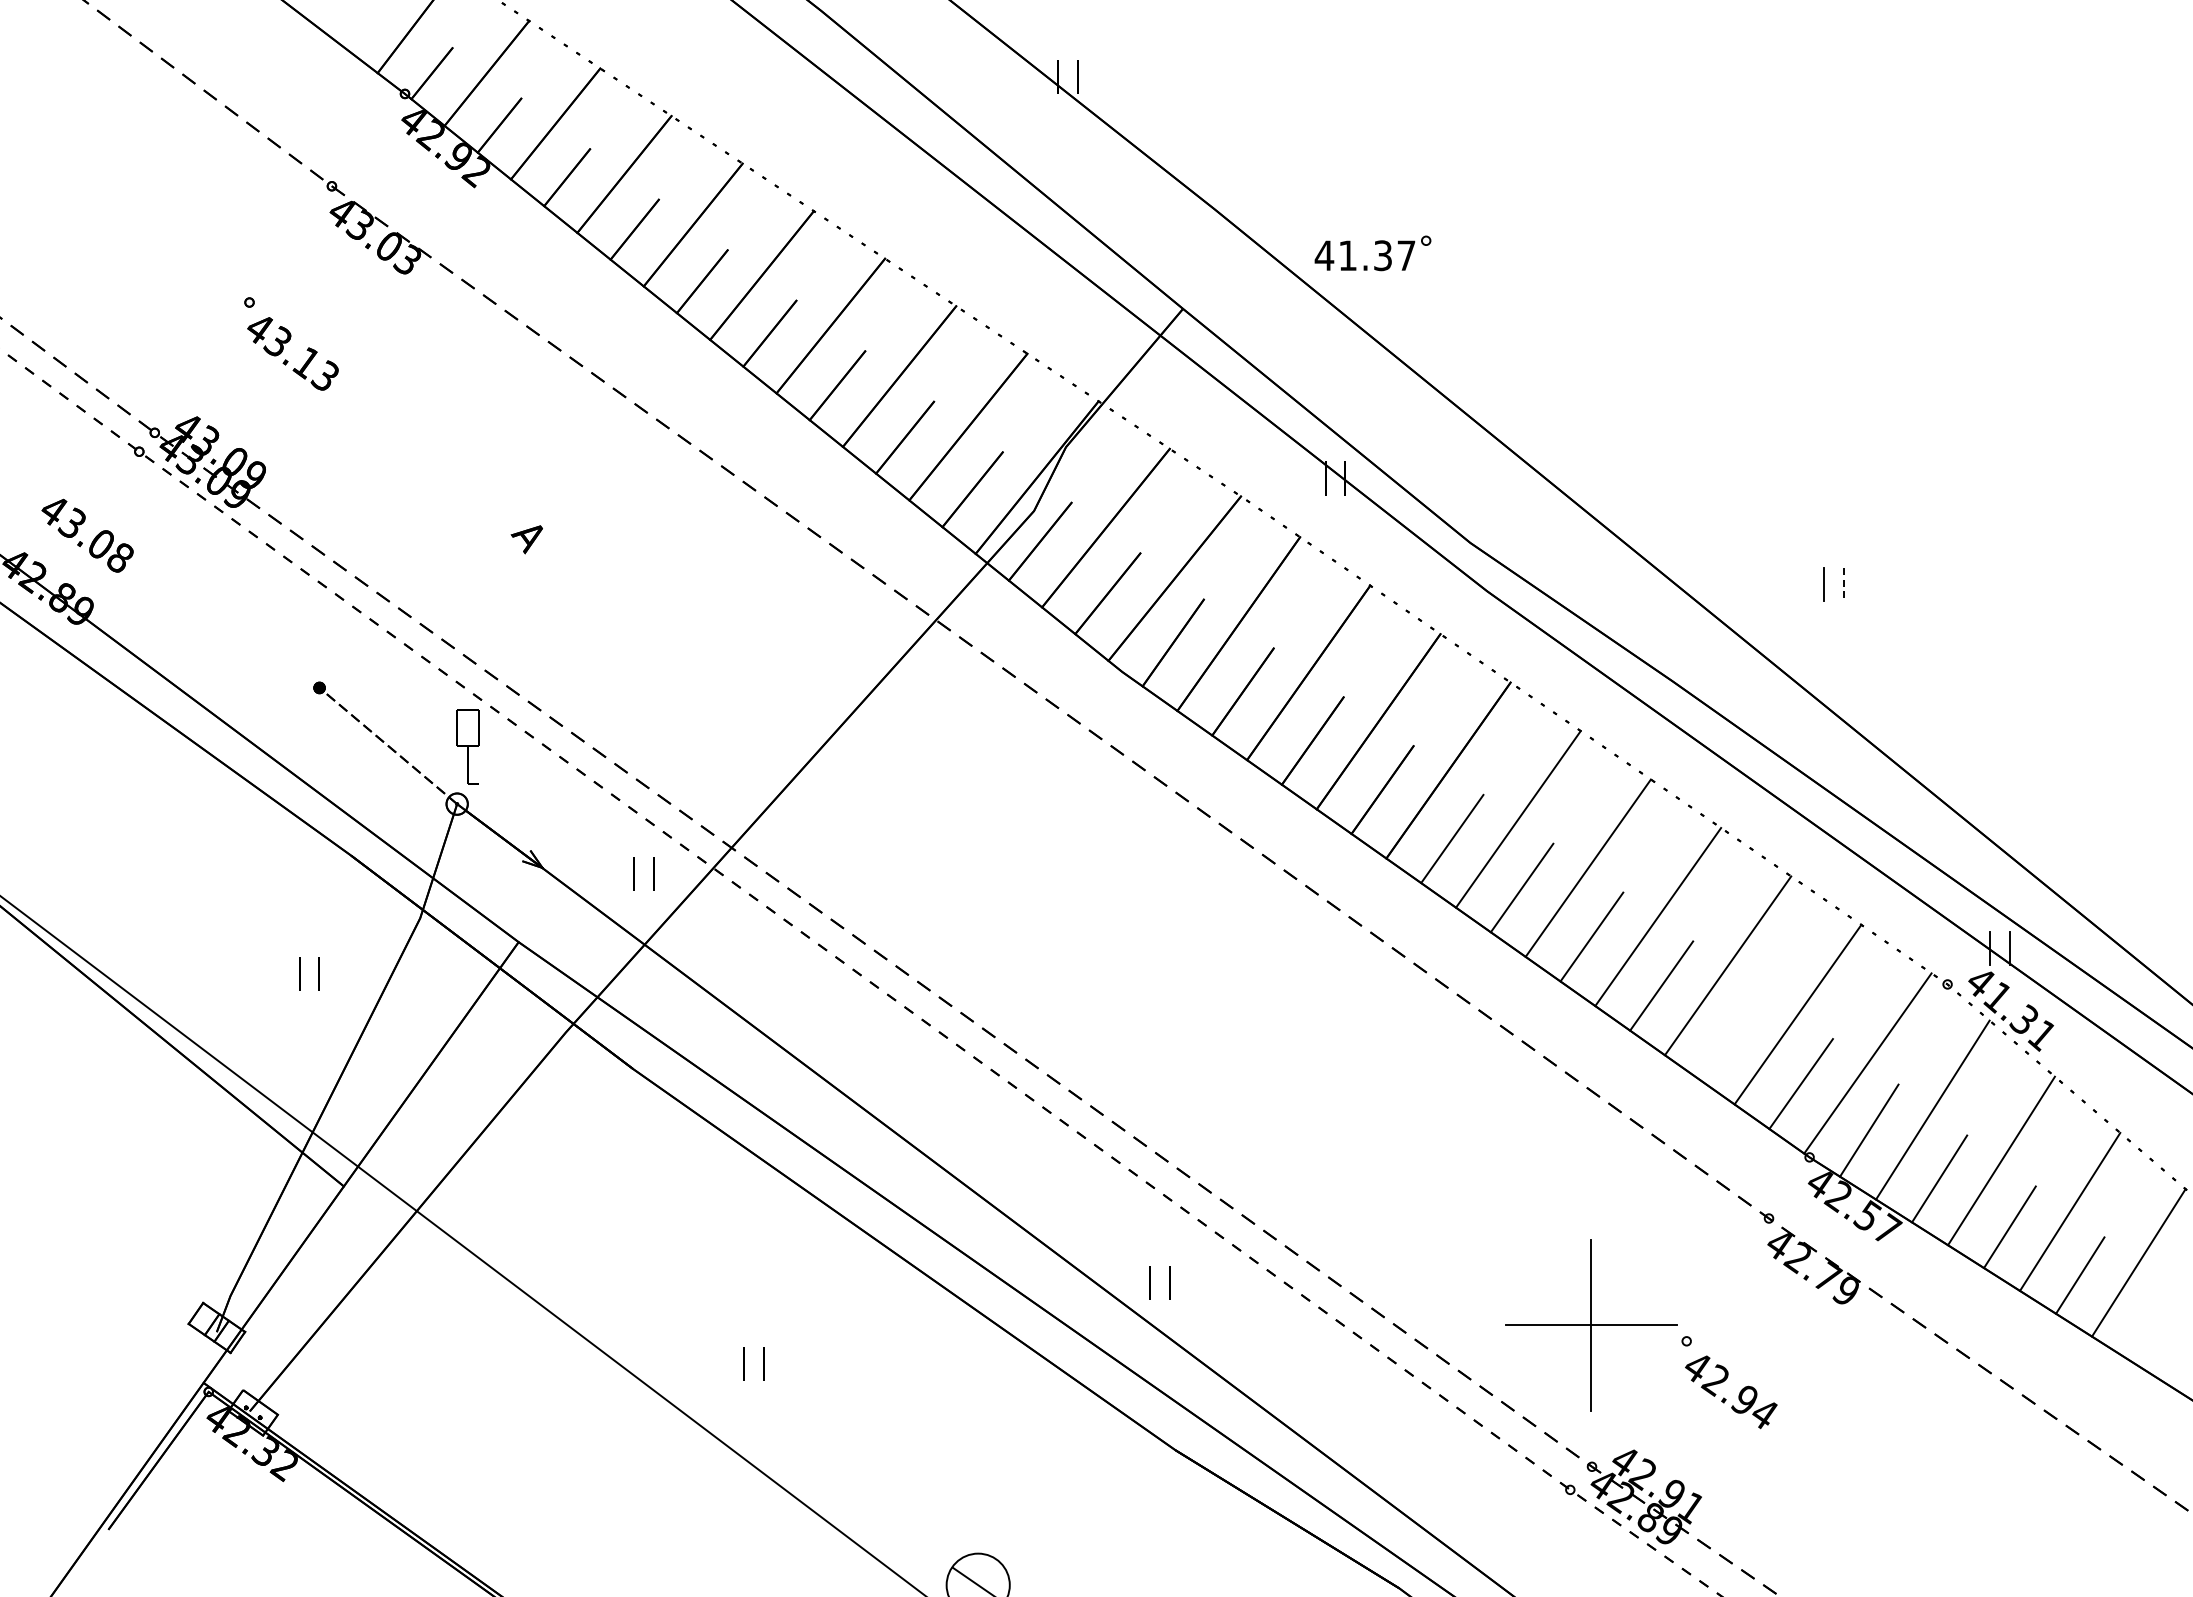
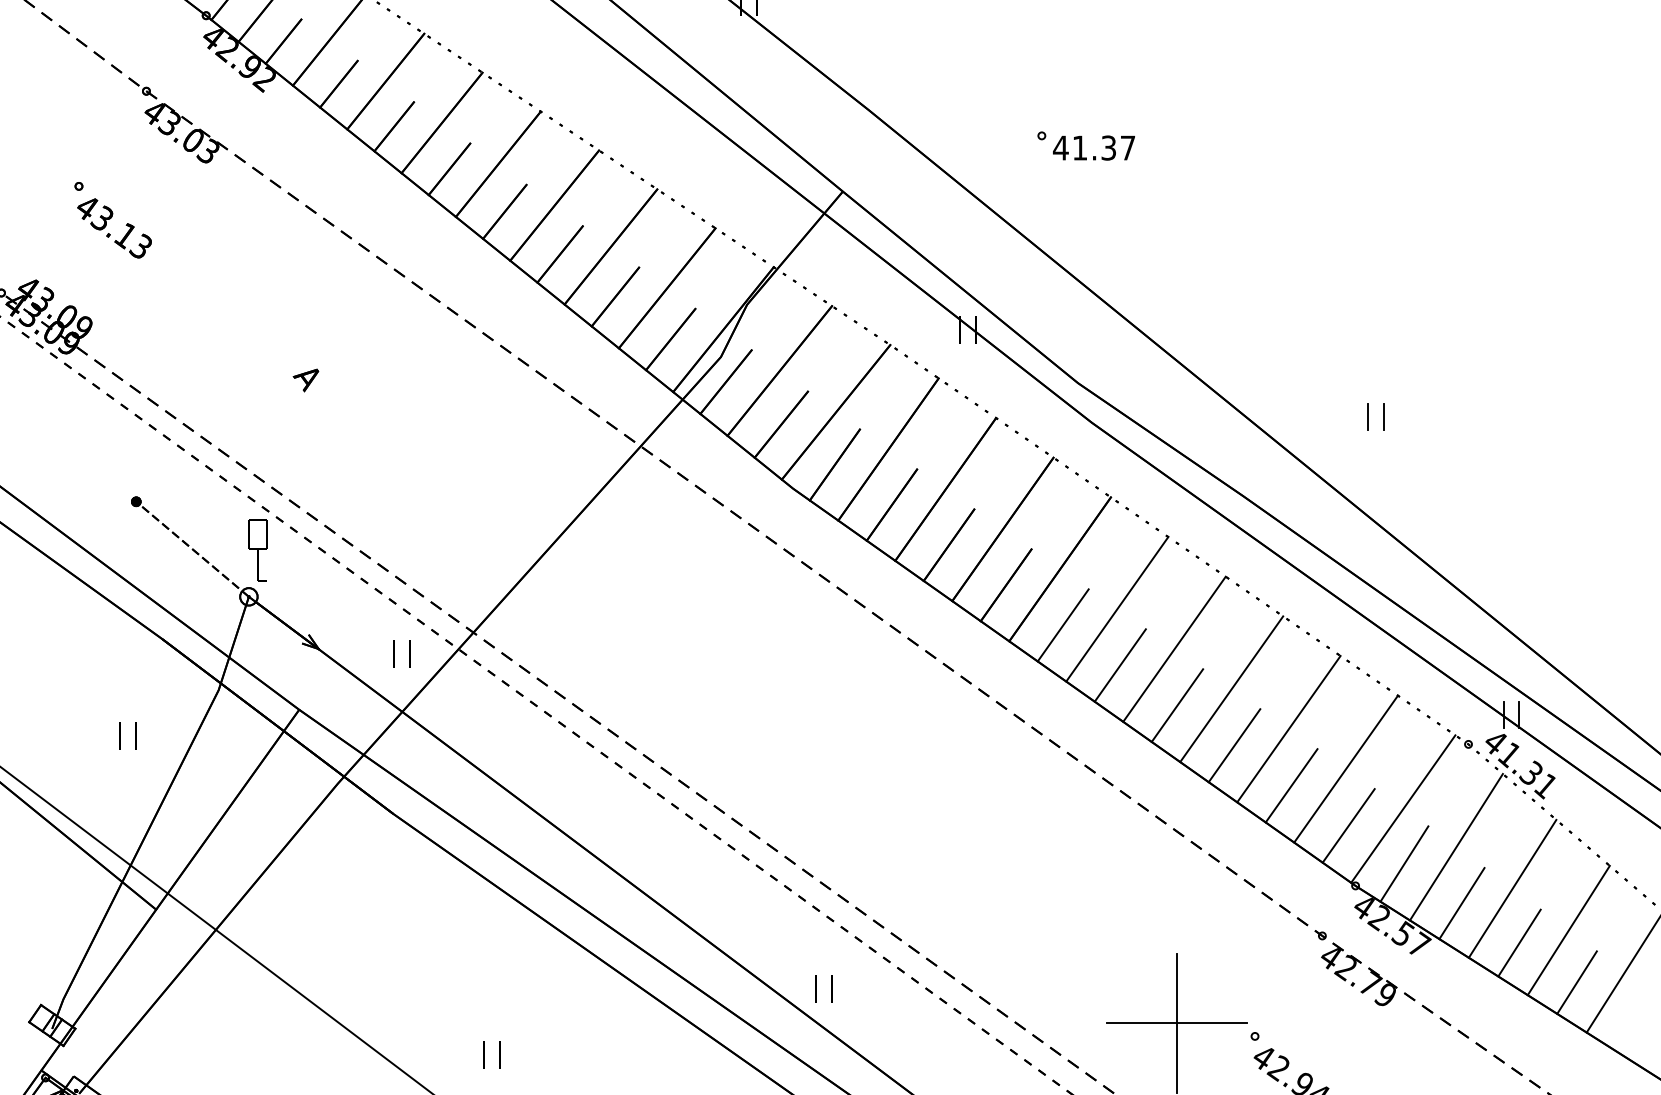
text: (1364, 255) -> (1093, 147), moved
line: (1843, 585) -> (1383, 417), dashed -> solid
line: (1731, 1034) -> (1291, 785), added

